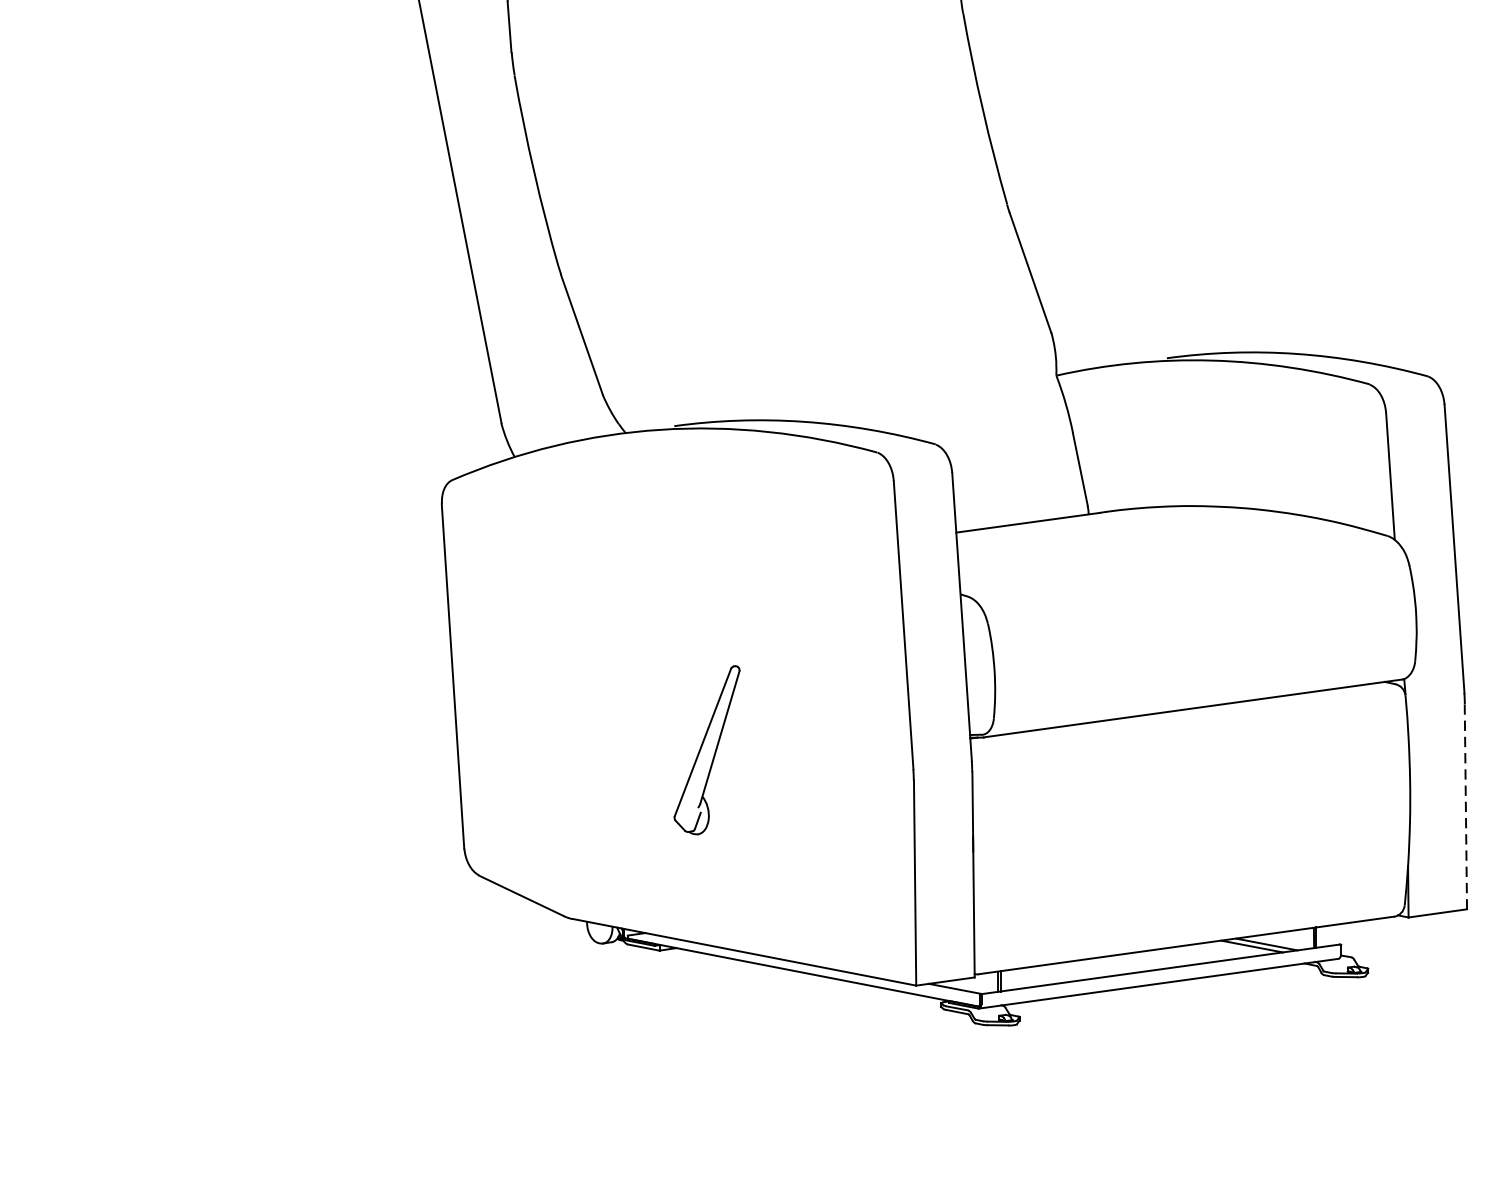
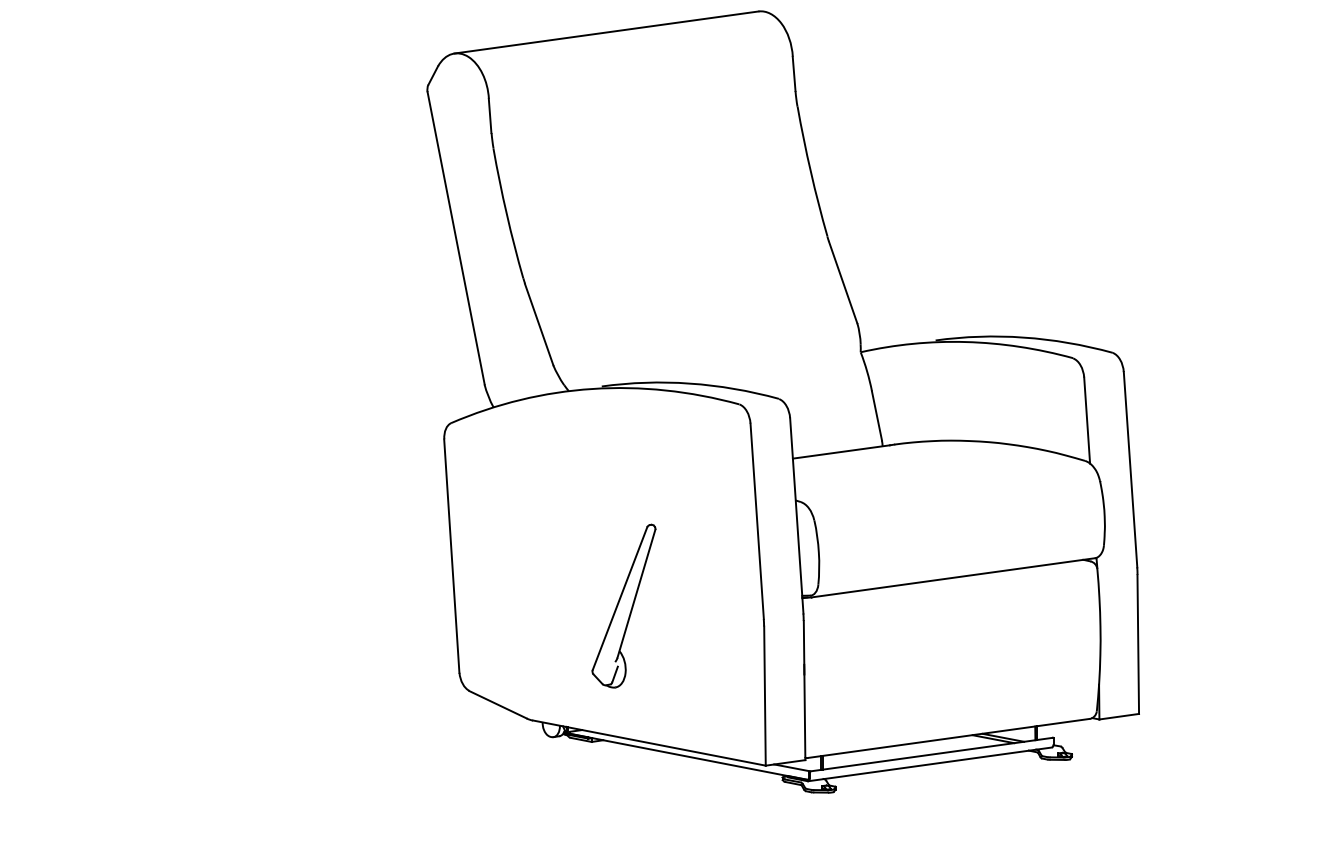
part: (706, 749) -> (623, 605), size x1.43
line: (1466, 806) -> (1138, 644), dashed -> solid

